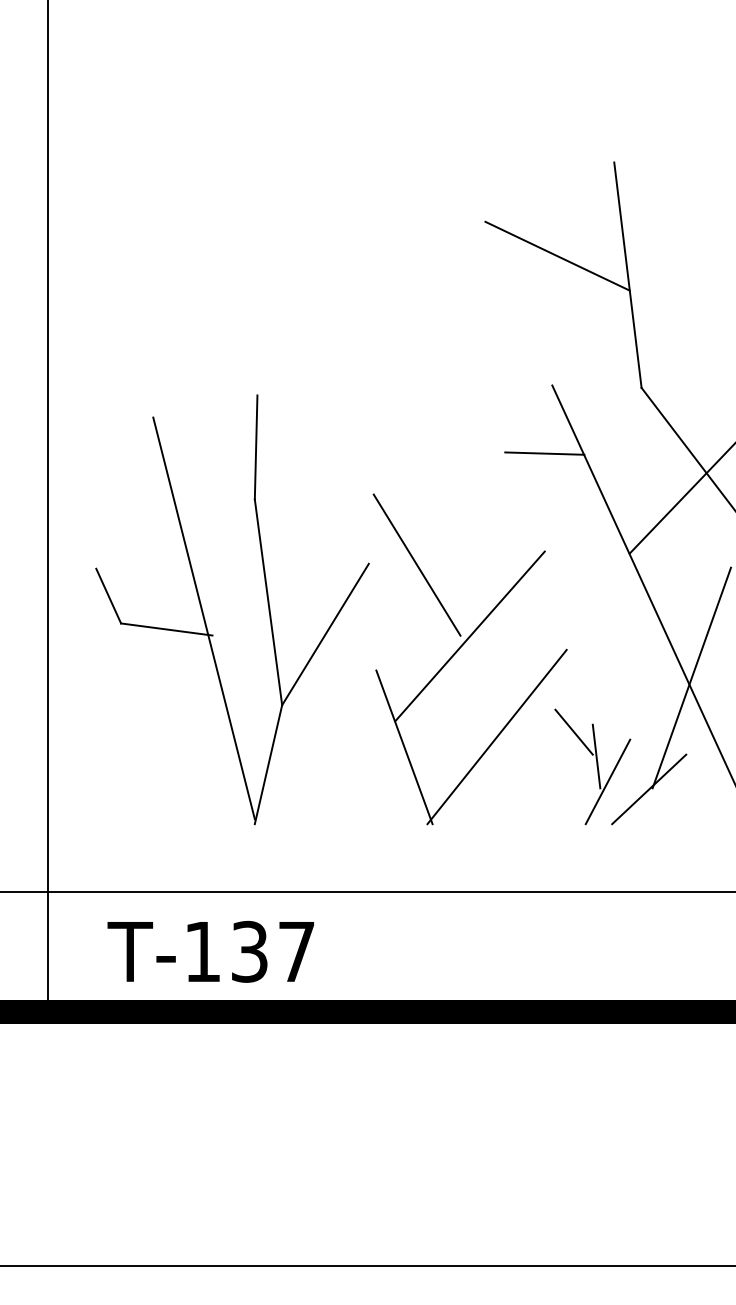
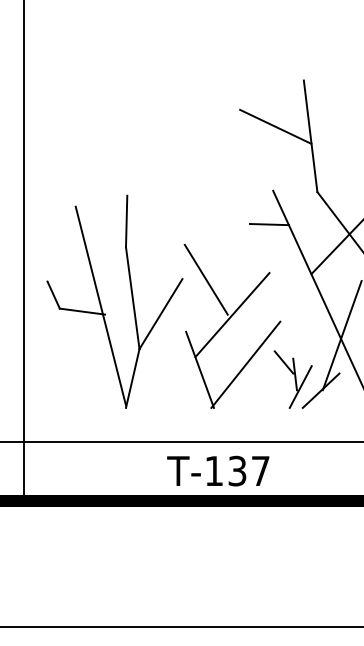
text: (211, 950) -> (218, 470), moved

